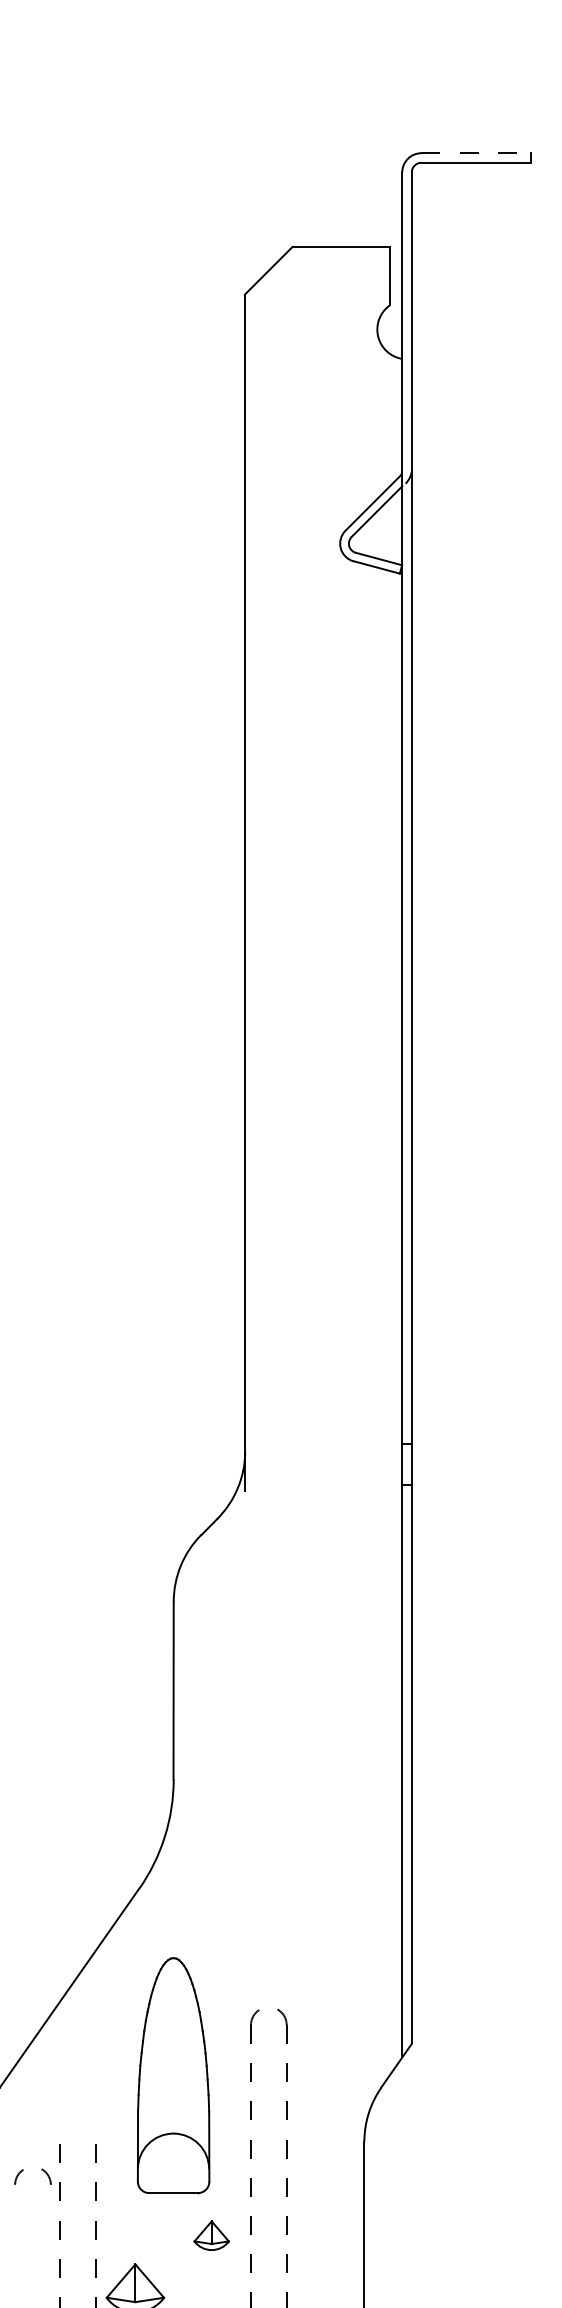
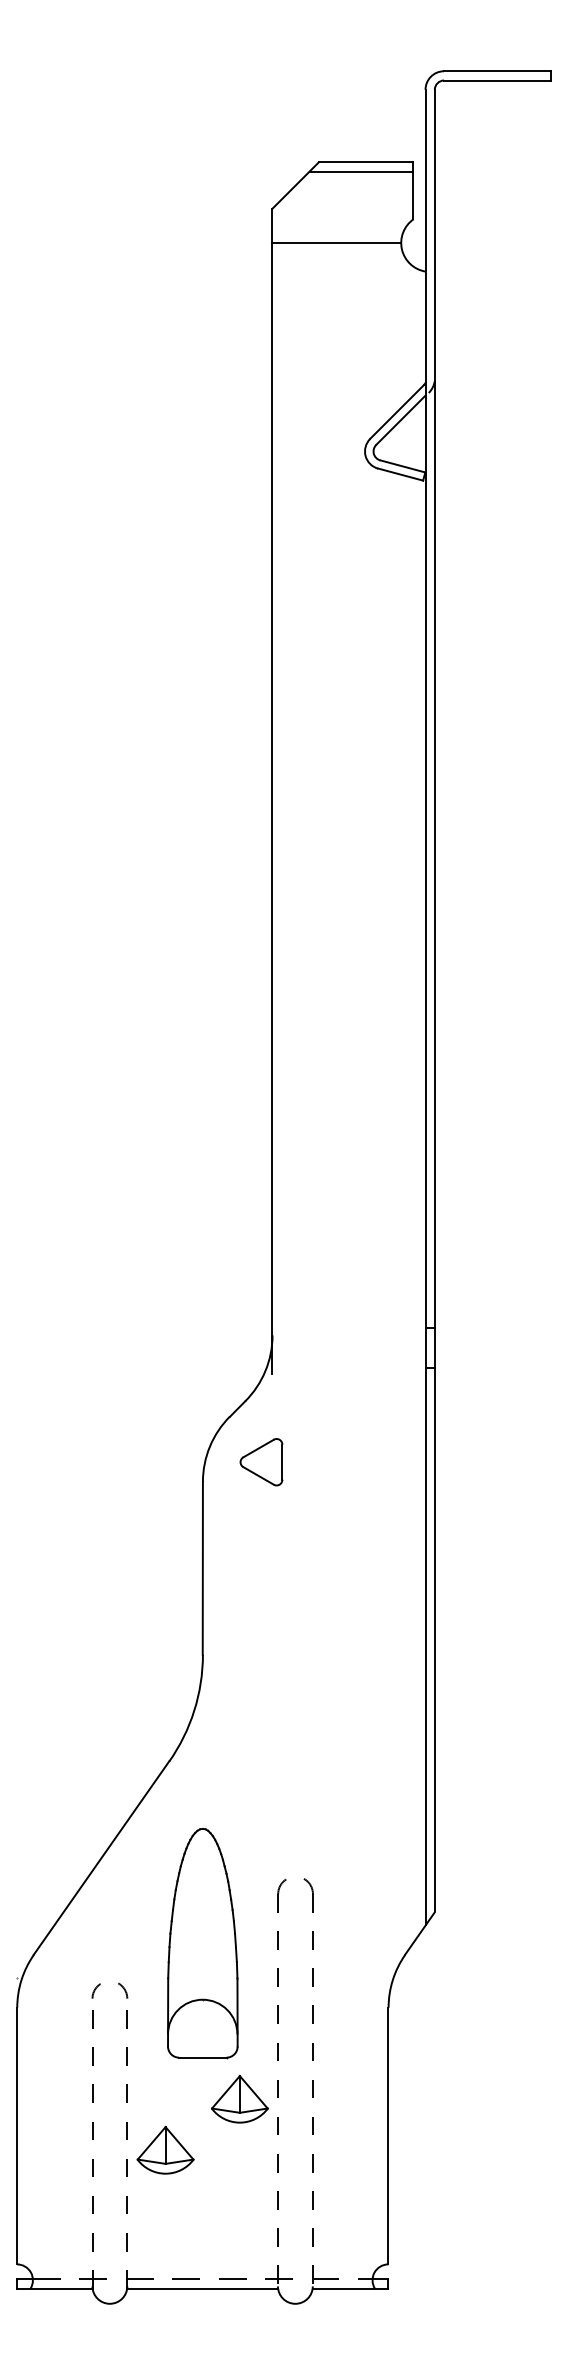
line: (476, 153) -> (497, 71), dashed -> solid
line: (336, 256) -> (361, 171), added
line: (310, 329) -> (336, 242), added
part: (233, 1581) -> (261, 1462), added
arc: (23, 2171) -> (100, 1985), moved
part: (211, 2235) -> (239, 2098), size x1.67

